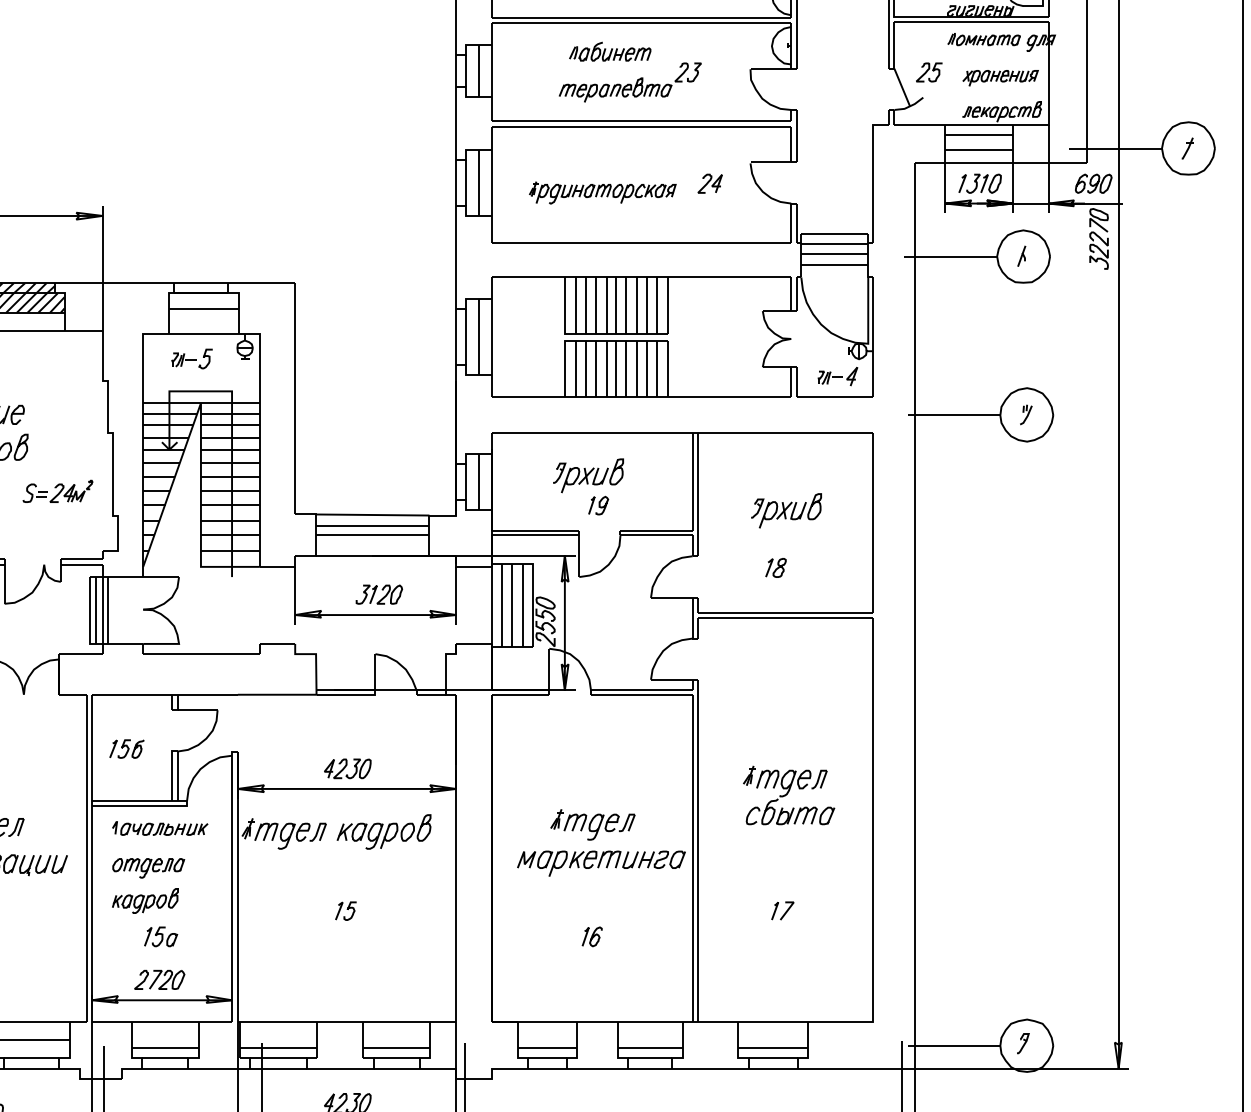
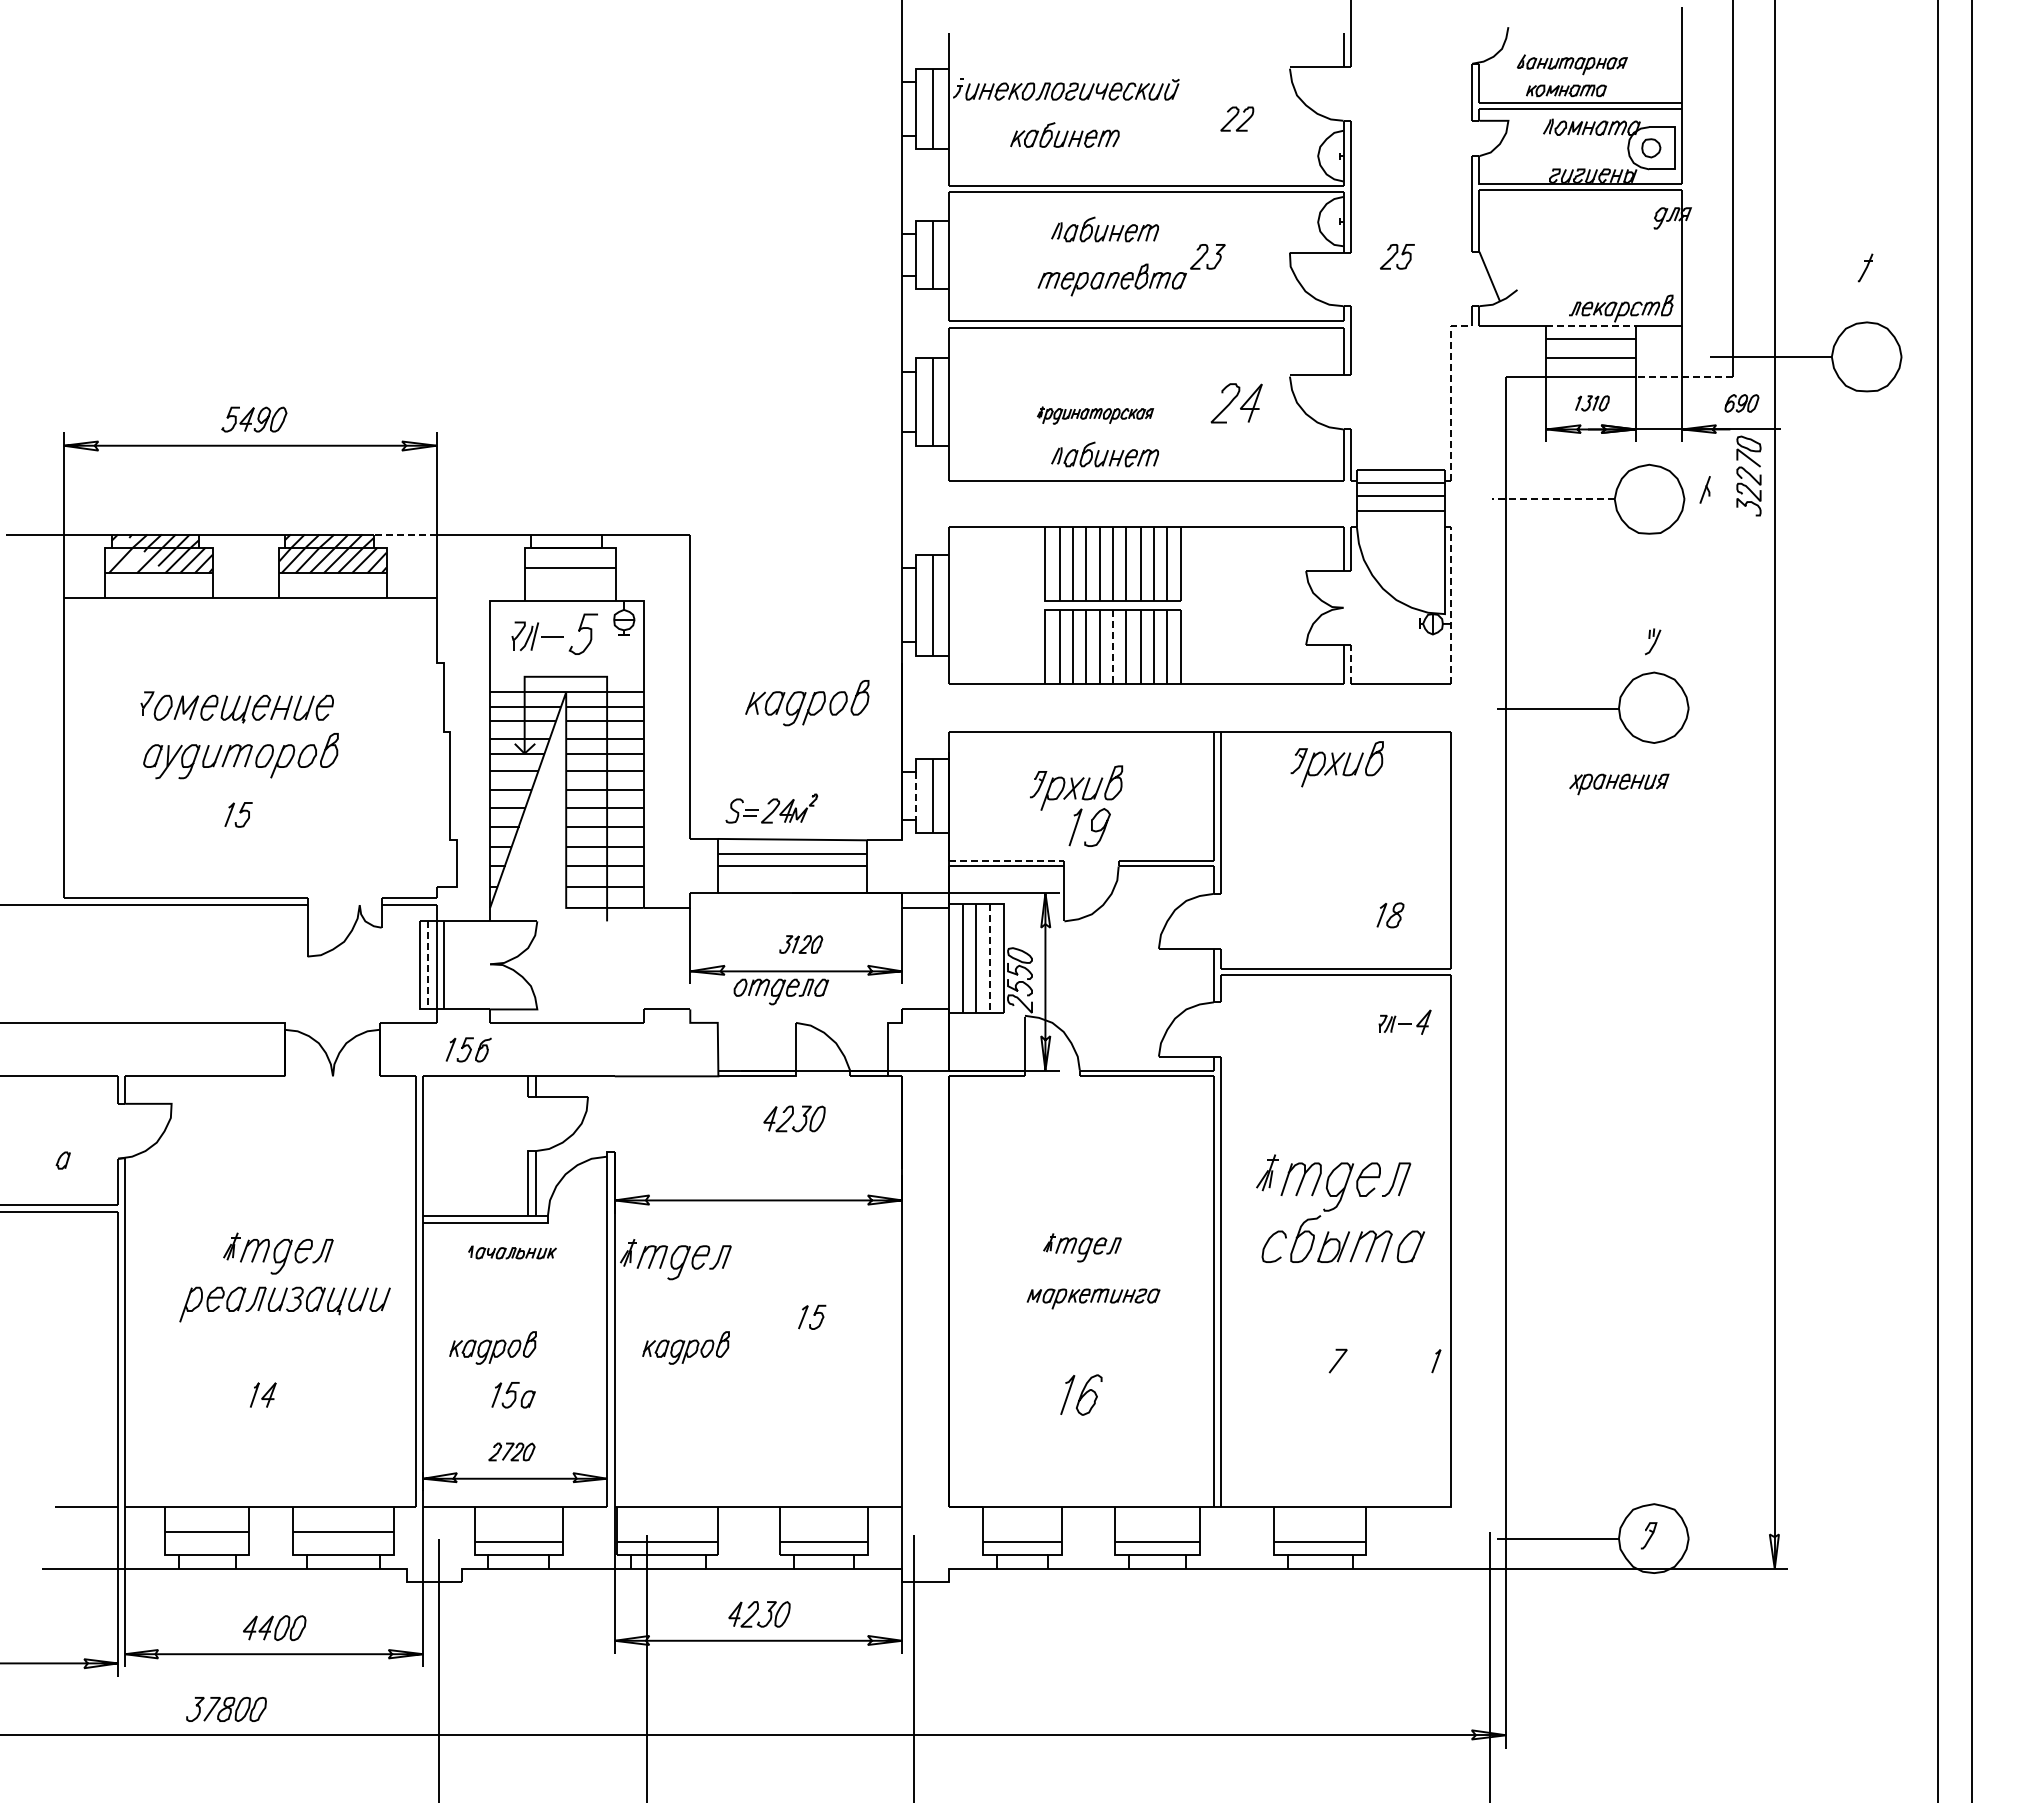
part: (984, 38) -> (1597, 212), removed
part: (929, 72) -> (1397, 256), moved
part: (1000, 78) -> (1619, 784), moved
line: (979, 124) -> (1591, 325), solid -> dashed
part: (1187, 148) -> (1865, 267), moved
line: (1050, 163) -> (1684, 376), solid -> dashed
line: (873, 174) -> (1451, 391), solid -> dashed
part: (709, 183) -> (1236, 403), size x1.6
part: (980, 183) -> (1592, 403), size x0.6
part: (1093, 183) -> (1741, 403), size x0.7
part: (602, 192) -> (1095, 415), size x0.6
part: (609, 222) -> (1104, 454), added
part: (1021, 255) -> (1704, 489), moved
line: (949, 256) -> (1552, 499), solid -> dashed
line: (78, 283) -> (404, 534), solid -> dashed
line: (873, 337) -> (1451, 605), solid -> dashed
part: (192, 358) -> (554, 633), size x1.6
line: (616, 368) -> (1113, 646), solid -> dashed
part: (837, 375) -> (1404, 1021), moved
line: (796, 381) -> (1350, 663), solid -> dashed
part: (1026, 414) -> (1653, 641), moved
line: (466, 481) -> (915, 795), solid -> dashed
part: (57, 491) -> (771, 808), moved
part: (598, 505) -> (1089, 826), size x1.6
part: (785, 511) -> (1336, 764), moved
line: (535, 530) -> (1006, 860), solid -> dashed
part: (776, 568) -> (1390, 915), moved
part: (379, 594) -> (801, 944), size x0.7
line: (522, 606) -> (989, 959), solid -> dashed
line: (96, 610) -> (428, 965), solid -> dashed
part: (126, 748) -> (468, 1049), moved
part: (347, 768) -> (794, 1118), moved
part: (788, 795) -> (1340, 1208), size x1.4
part: (593, 824) -> (1082, 1247), size x0.7
part: (160, 828) -> (512, 1252), size x0.7
part: (384, 832) -> (807, 703), moved
part: (601, 864) -> (1093, 1299), size x0.6
part: (148, 867) -> (781, 991), moved
part: (291, 900) -> (685, 1347), added
part: (346, 910) -> (812, 1316), moved
line: (775, 911) -> (1436, 1361), moved
part: (592, 937) -> (1081, 1395), size x1.6
part: (159, 979) -> (511, 1451), size x0.7

